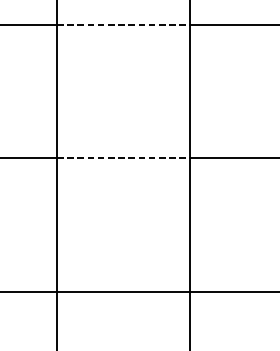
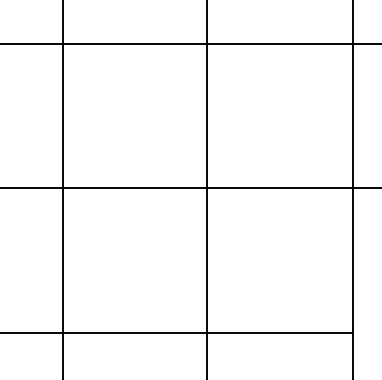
line: (124, 24) -> (135, 44), dashed -> solid
line: (124, 158) -> (135, 188), dashed -> solid

